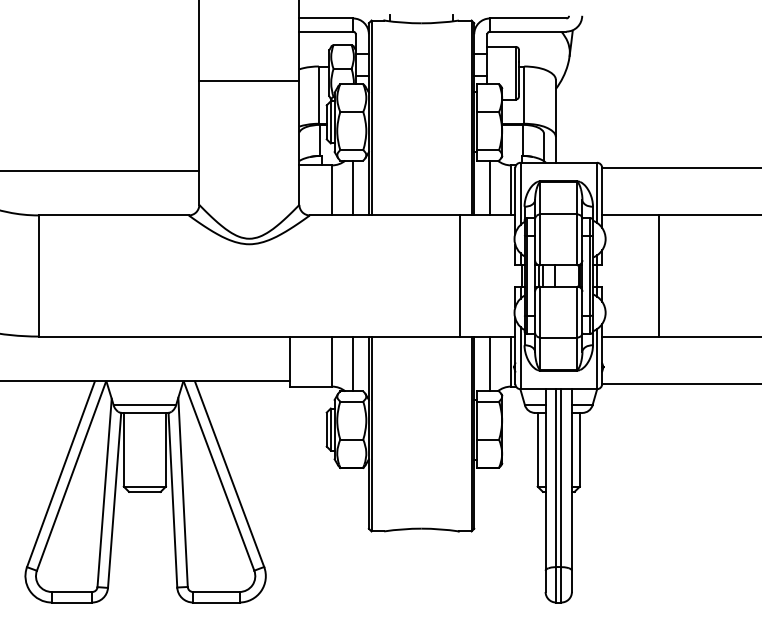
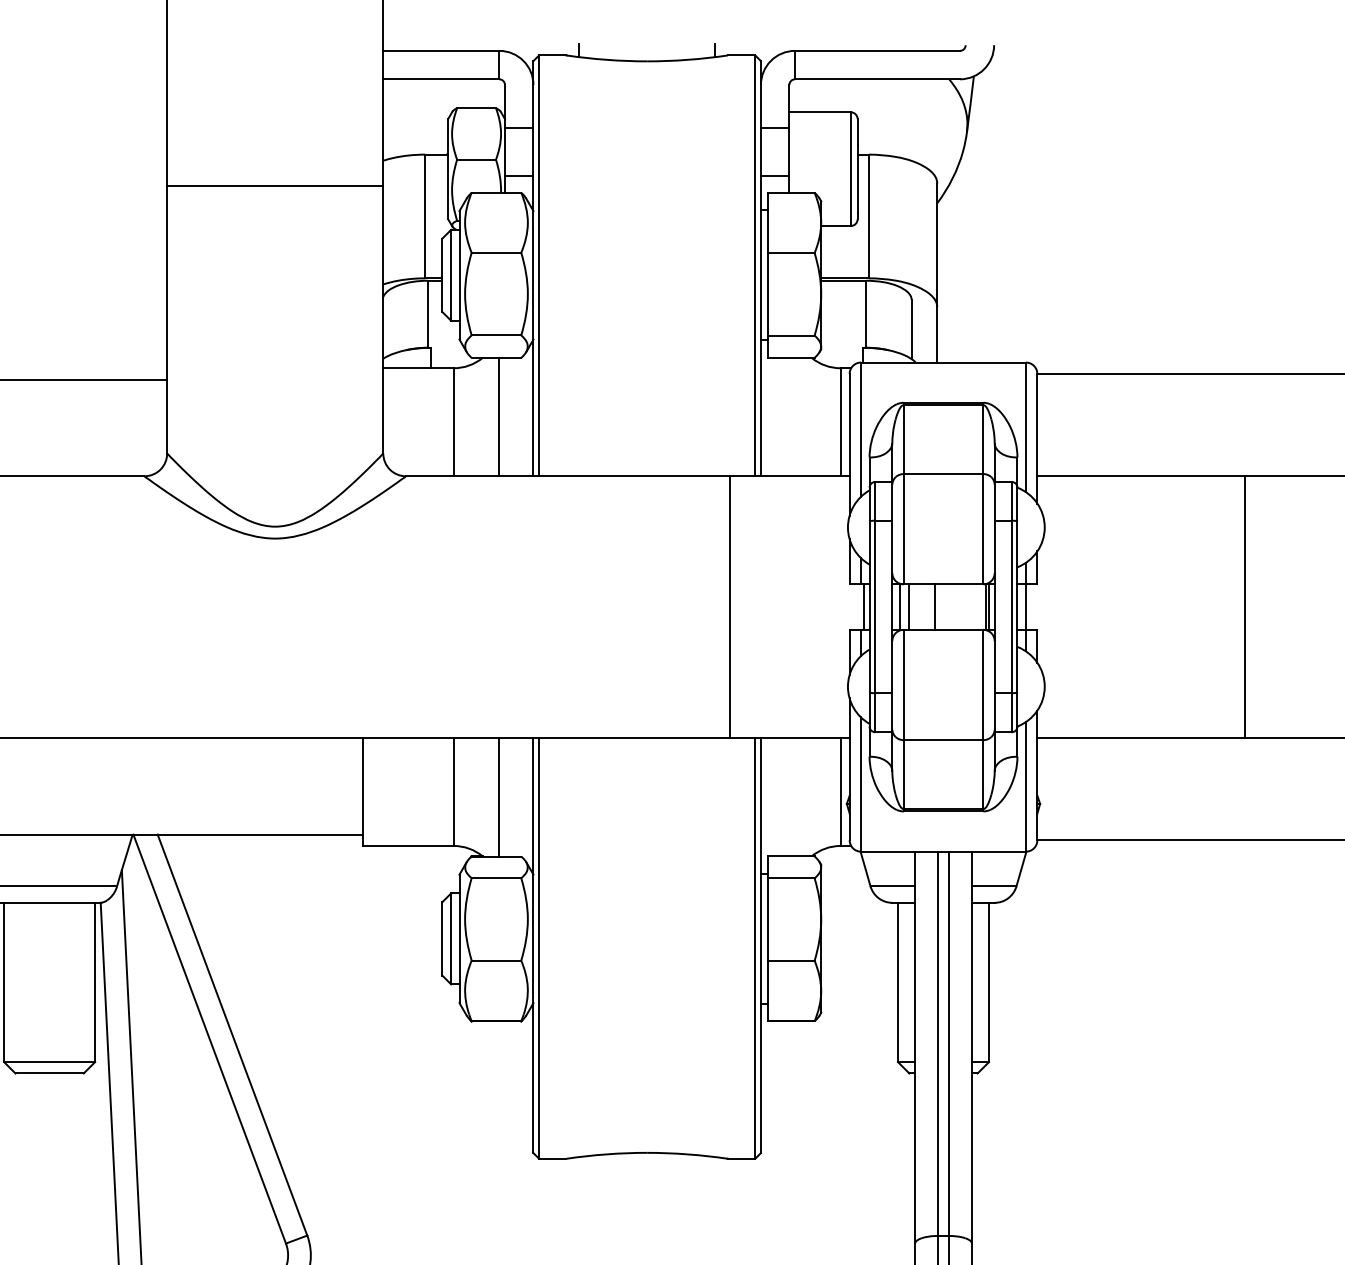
line: (490, 187) -> (796, 415), removed
line: (658, 275) -> (1245, 606), moved
line: (490, 363) -> (796, 796), removed

